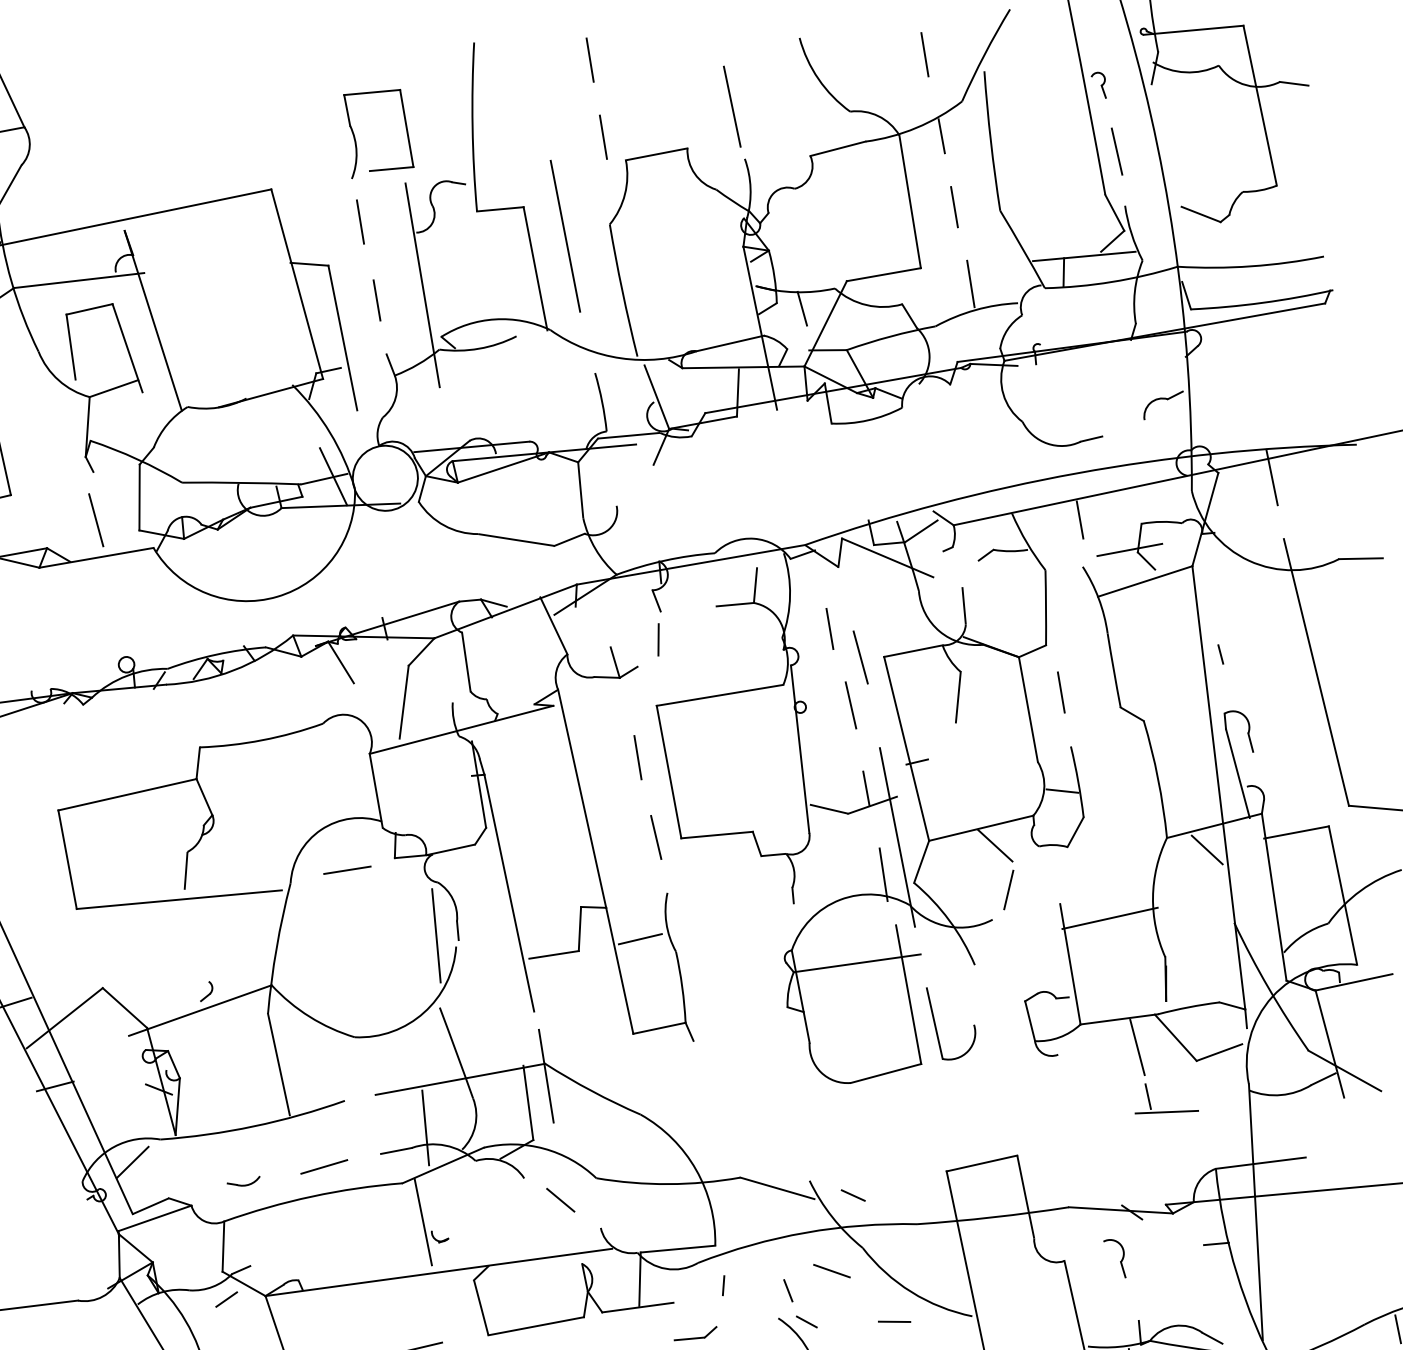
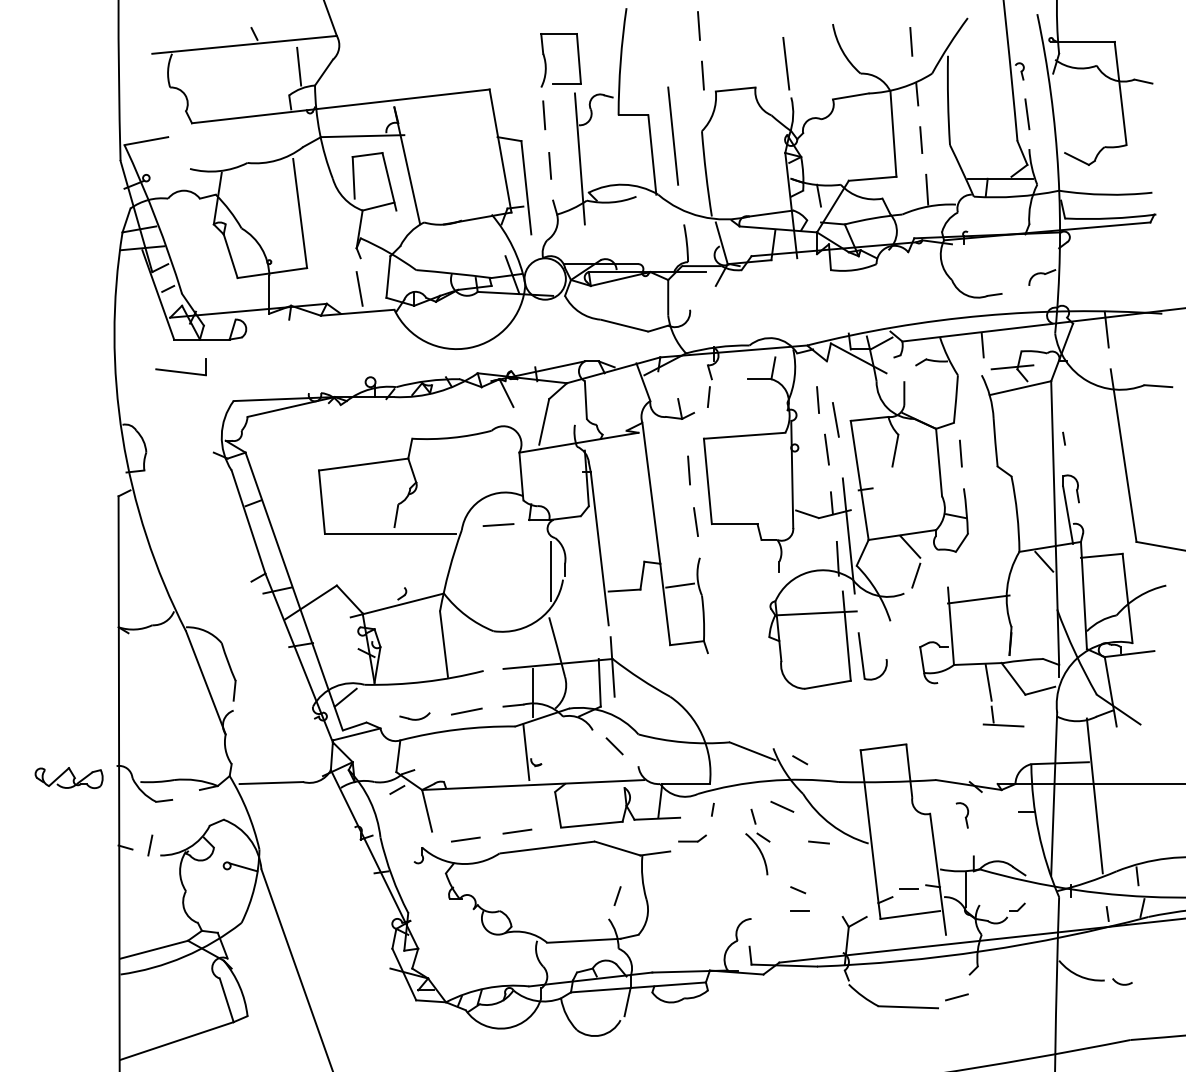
part: (243, 1182) -> (414, 716), size x1.43
line: (1319, 1208) -> (1094, 795), added

